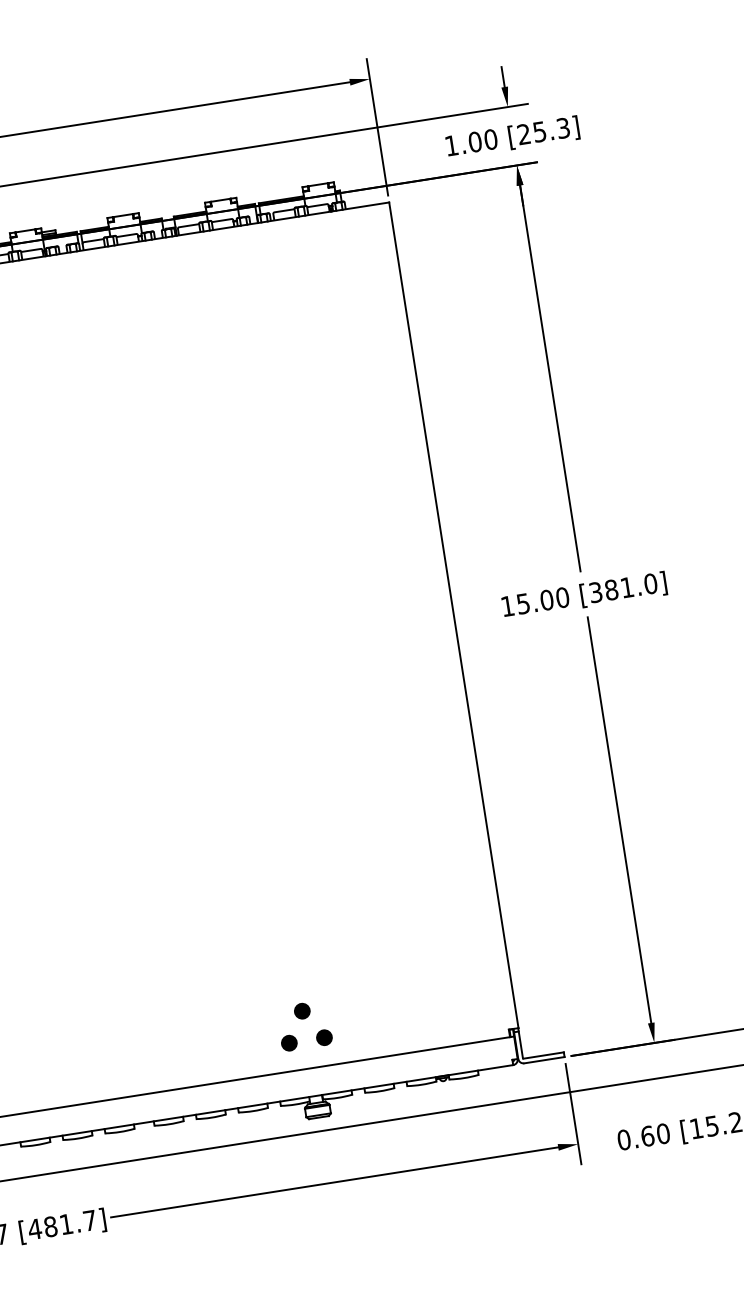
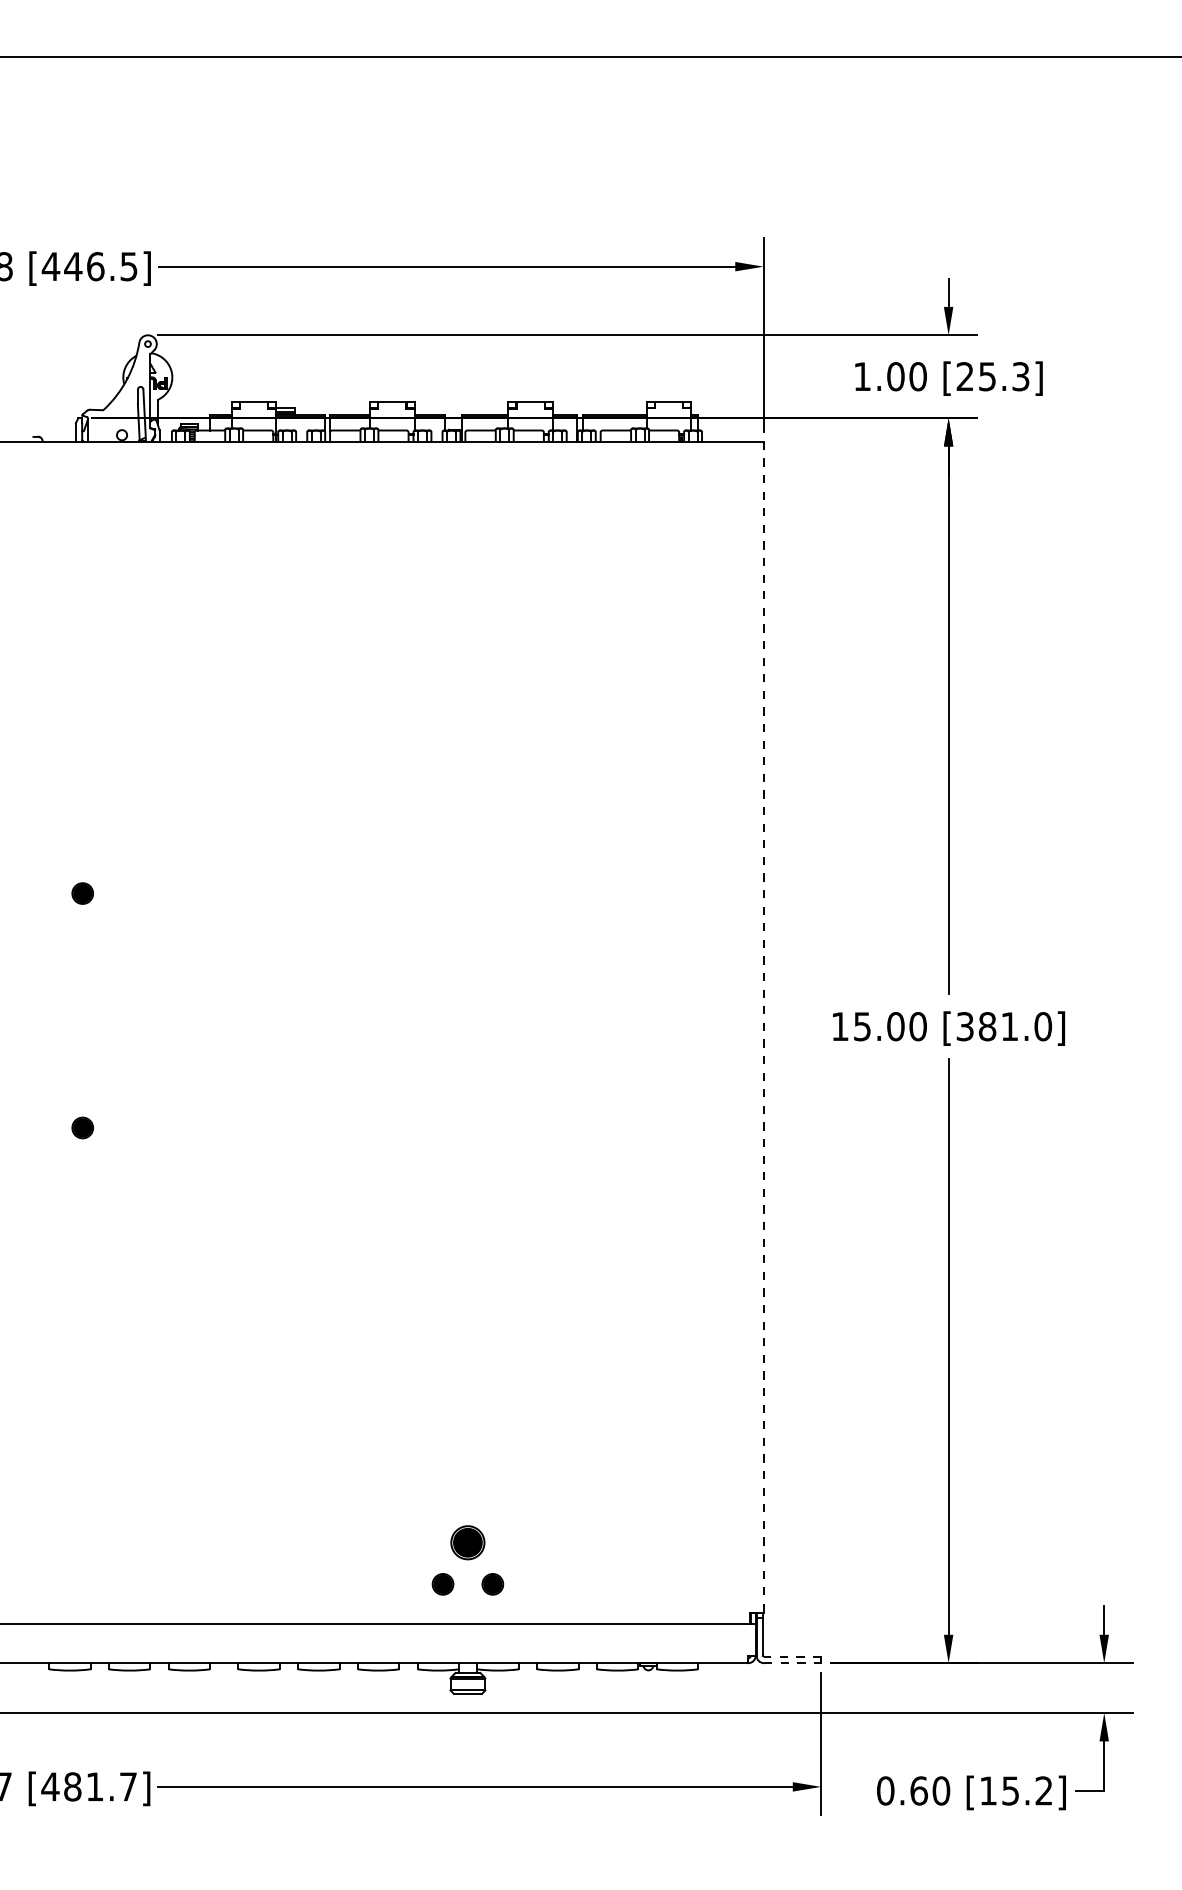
line: (453, 615) -> (763, 1027), solid -> dashed
part: (301, 1011) -> (467, 1542), size x1.6
line: (543, 1055) -> (792, 1656), solid -> dashed
line: (544, 1060) -> (792, 1663), solid -> dashed

